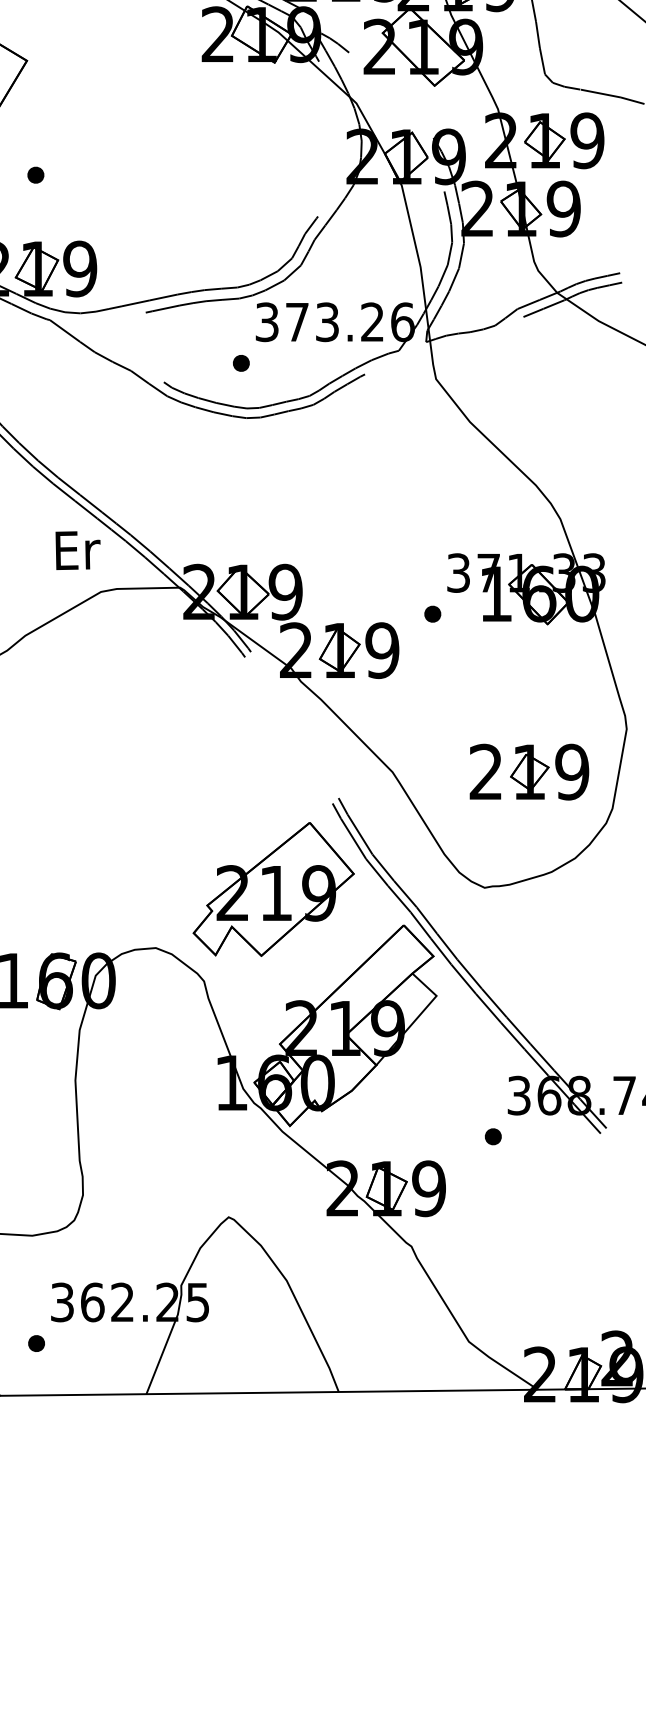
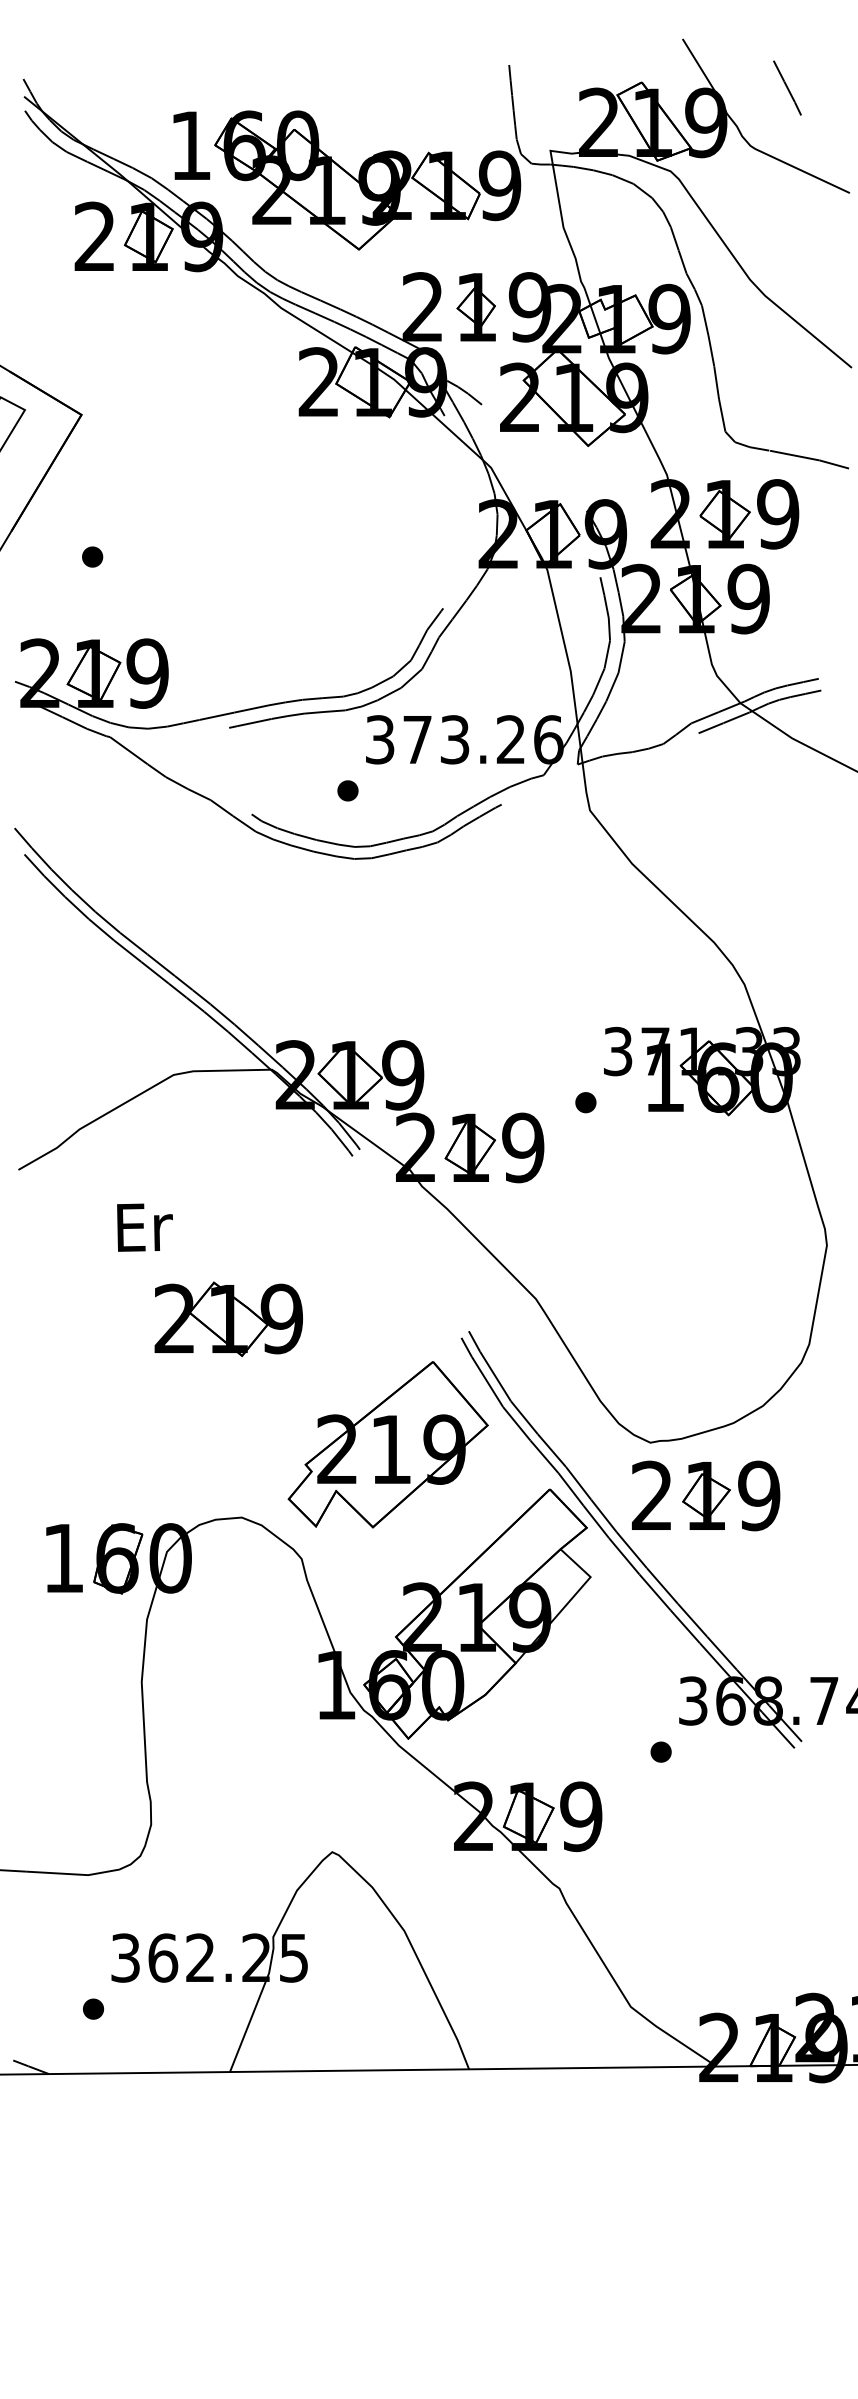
text: (77, 550) -> (144, 1227), moved
part: (529, 771) -> (706, 1495), moved
part: (145, 788) -> (228, 1319), added

